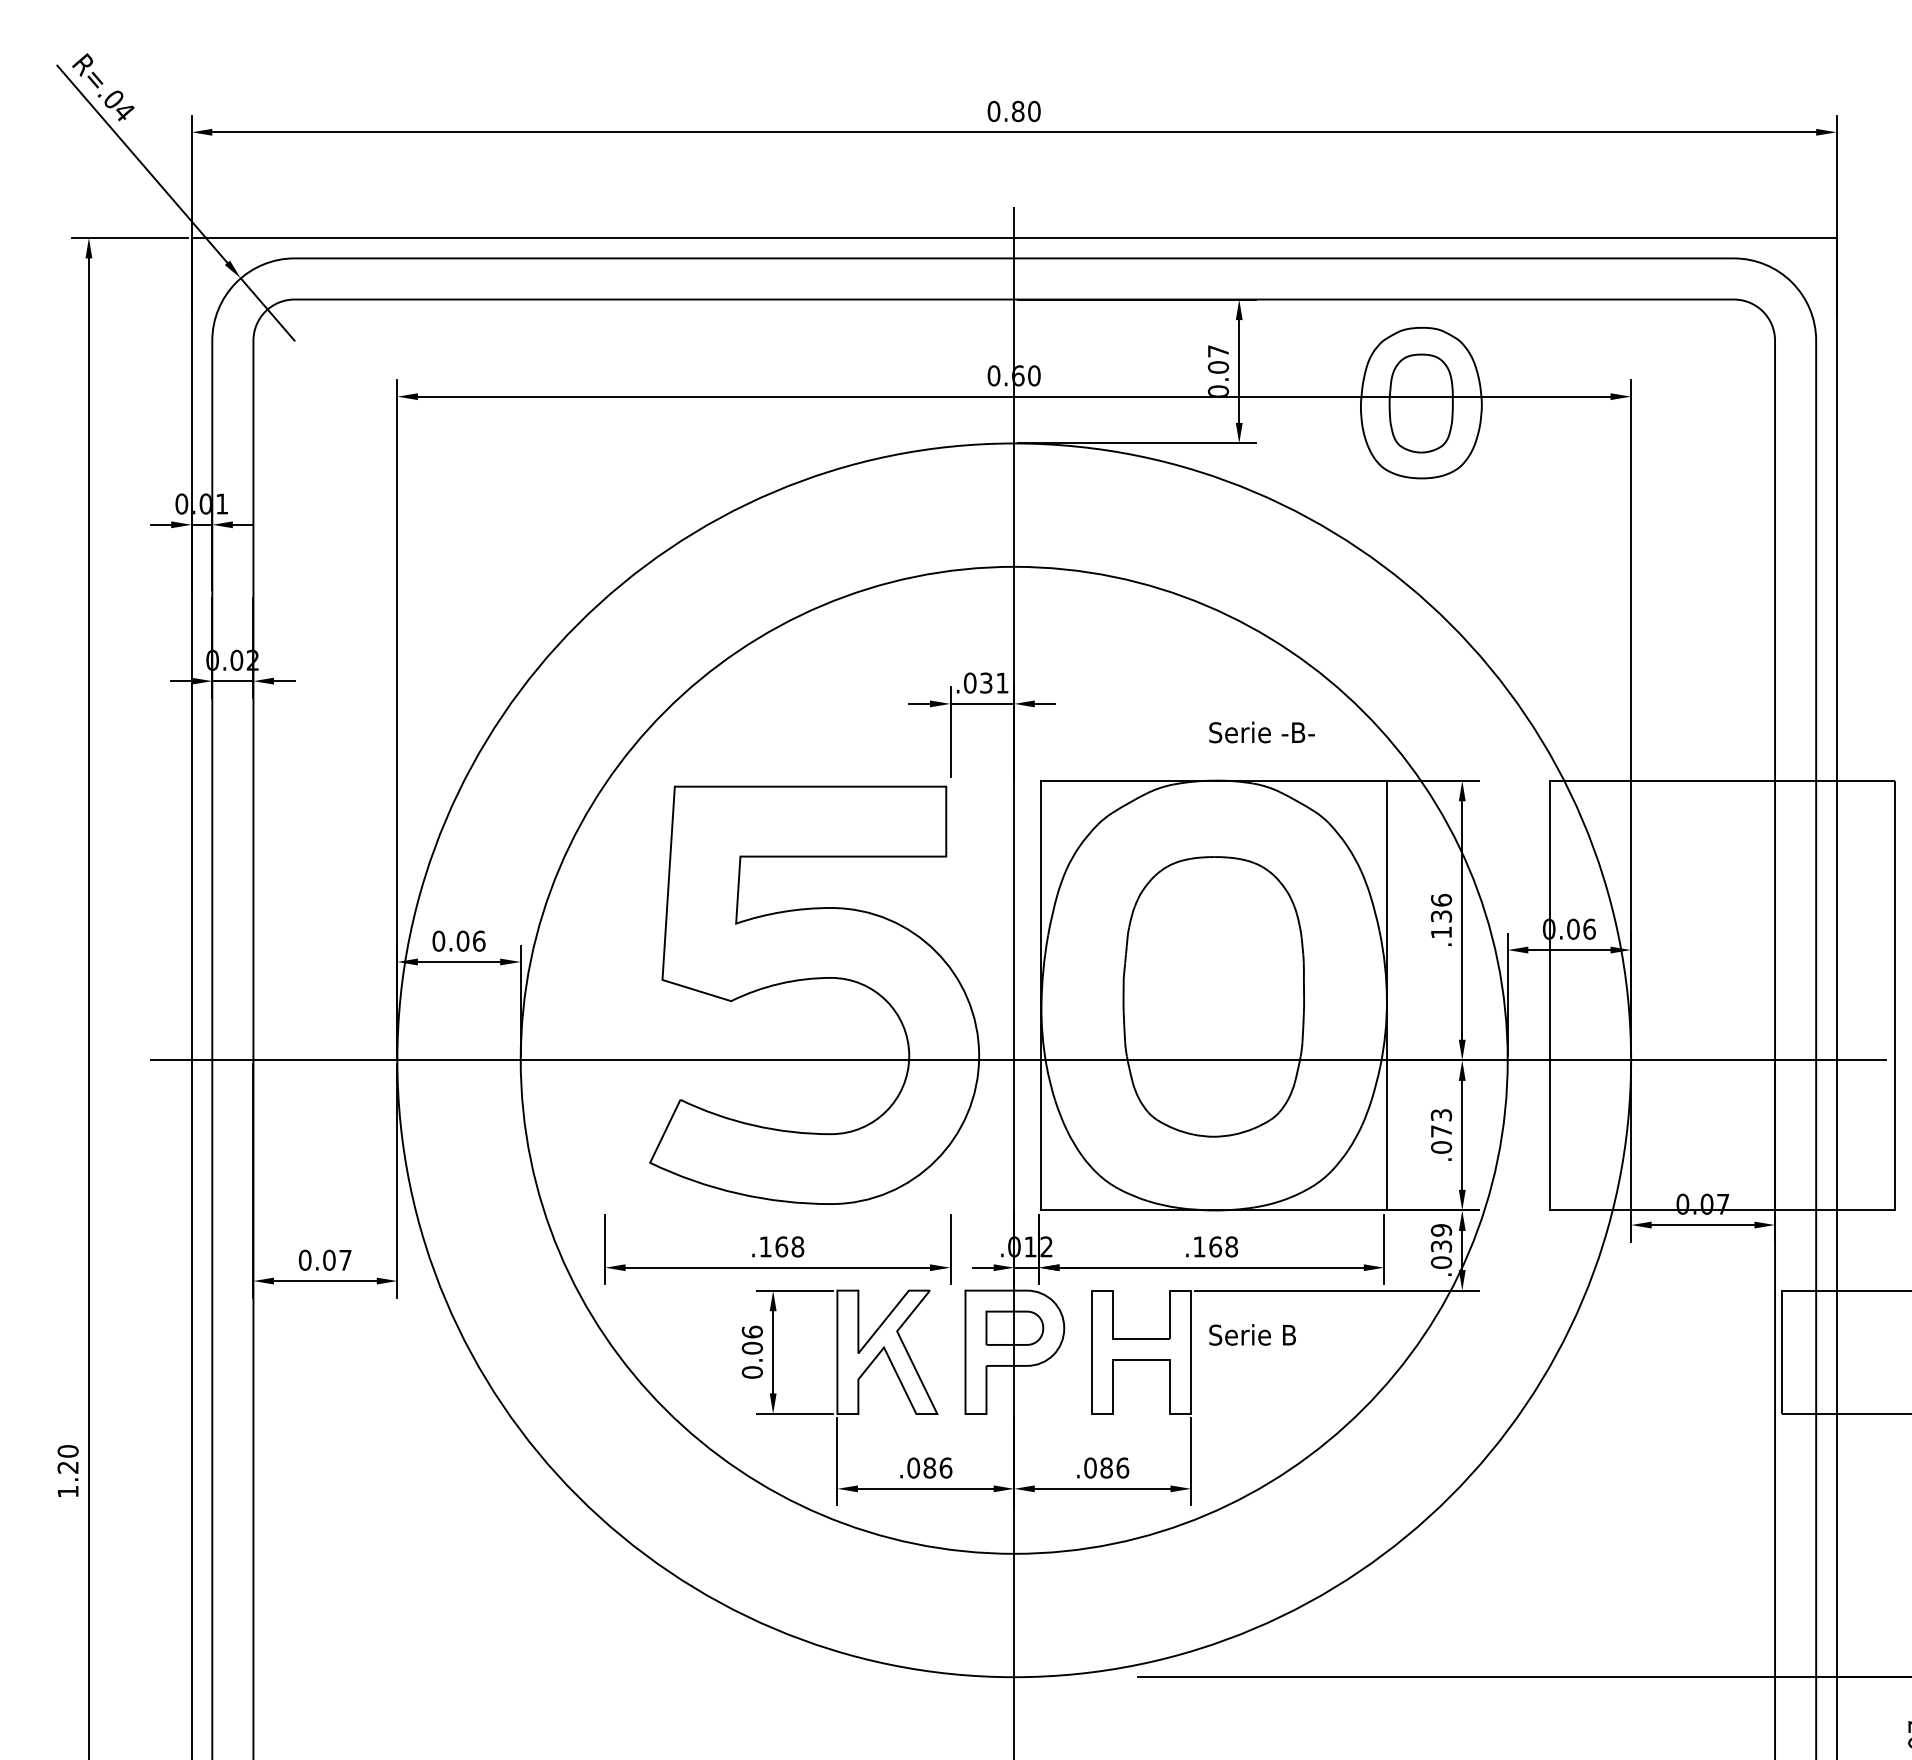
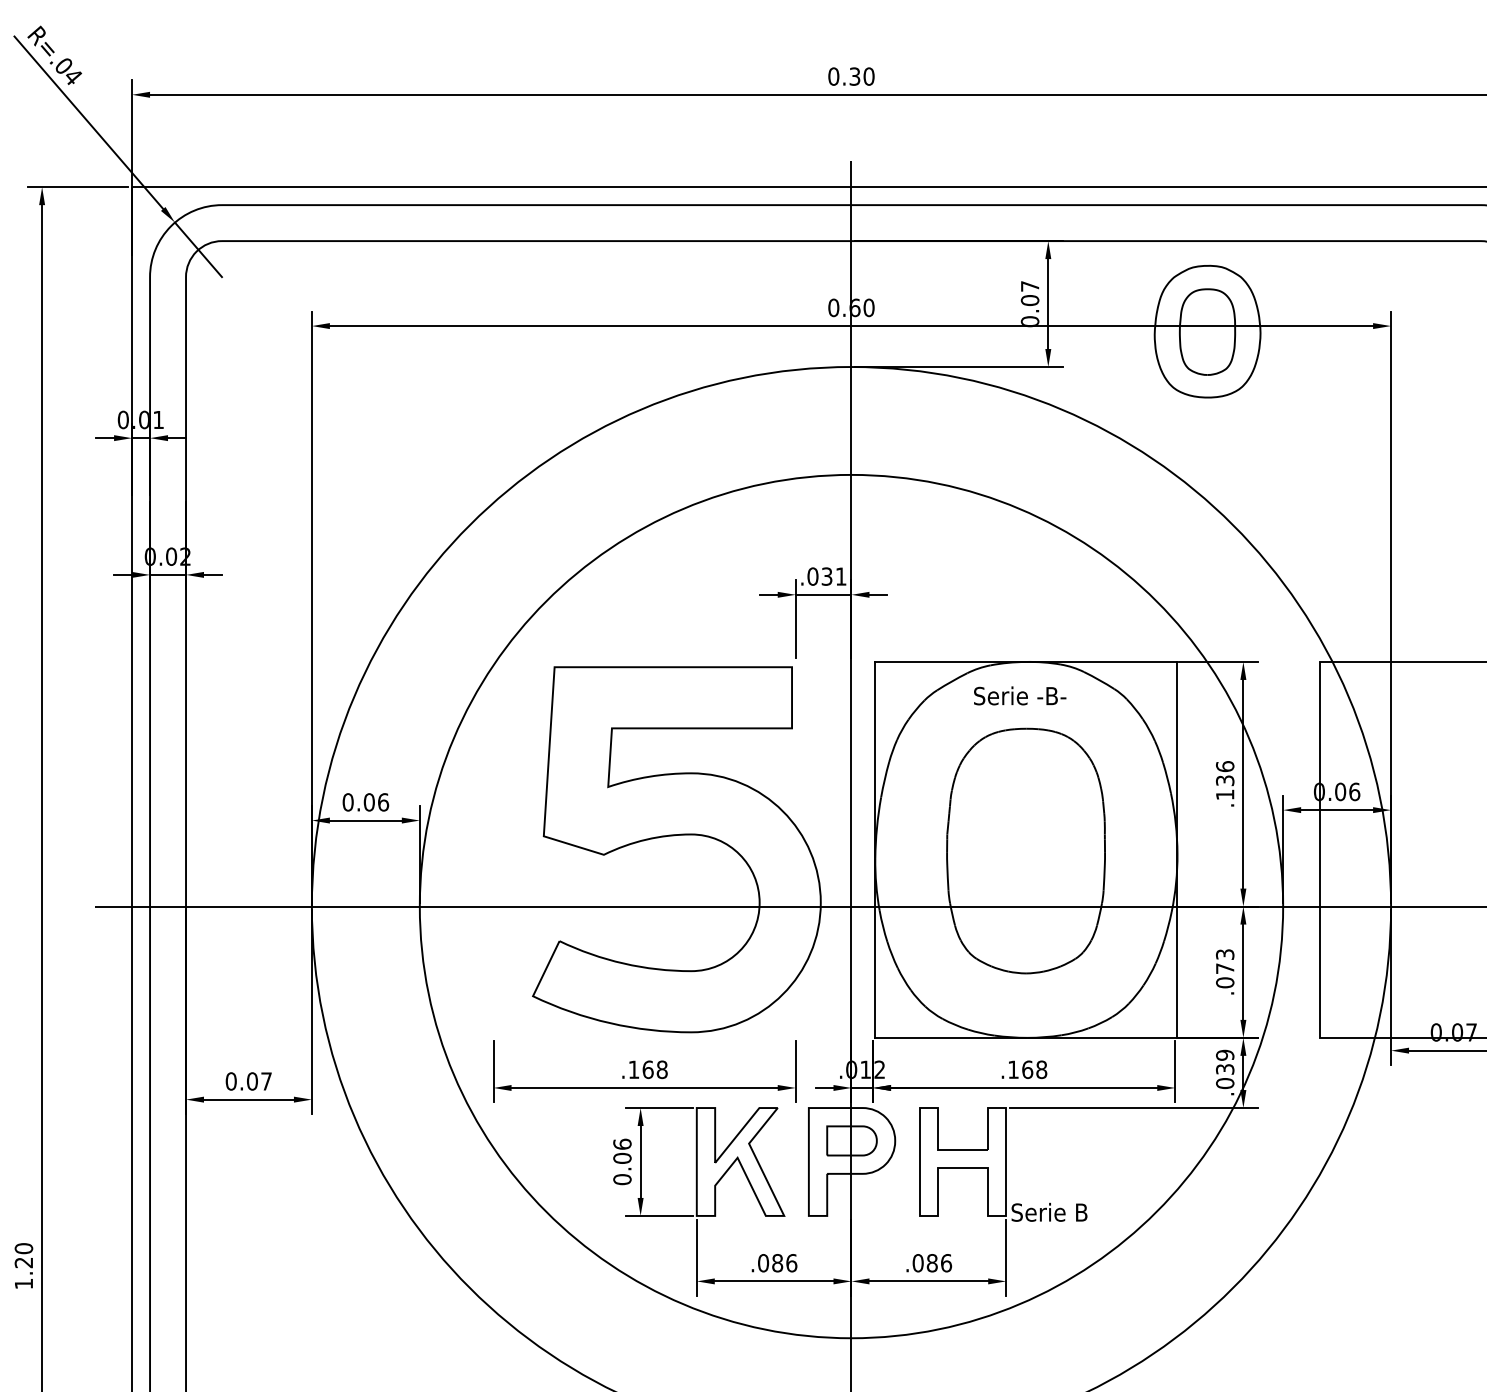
text: (1018, 111) -> (855, 76), 0.80 -> 0.30
text: (1261, 732) -> (1019, 695), moved
text: (1252, 1334) -> (1049, 1211), moved

